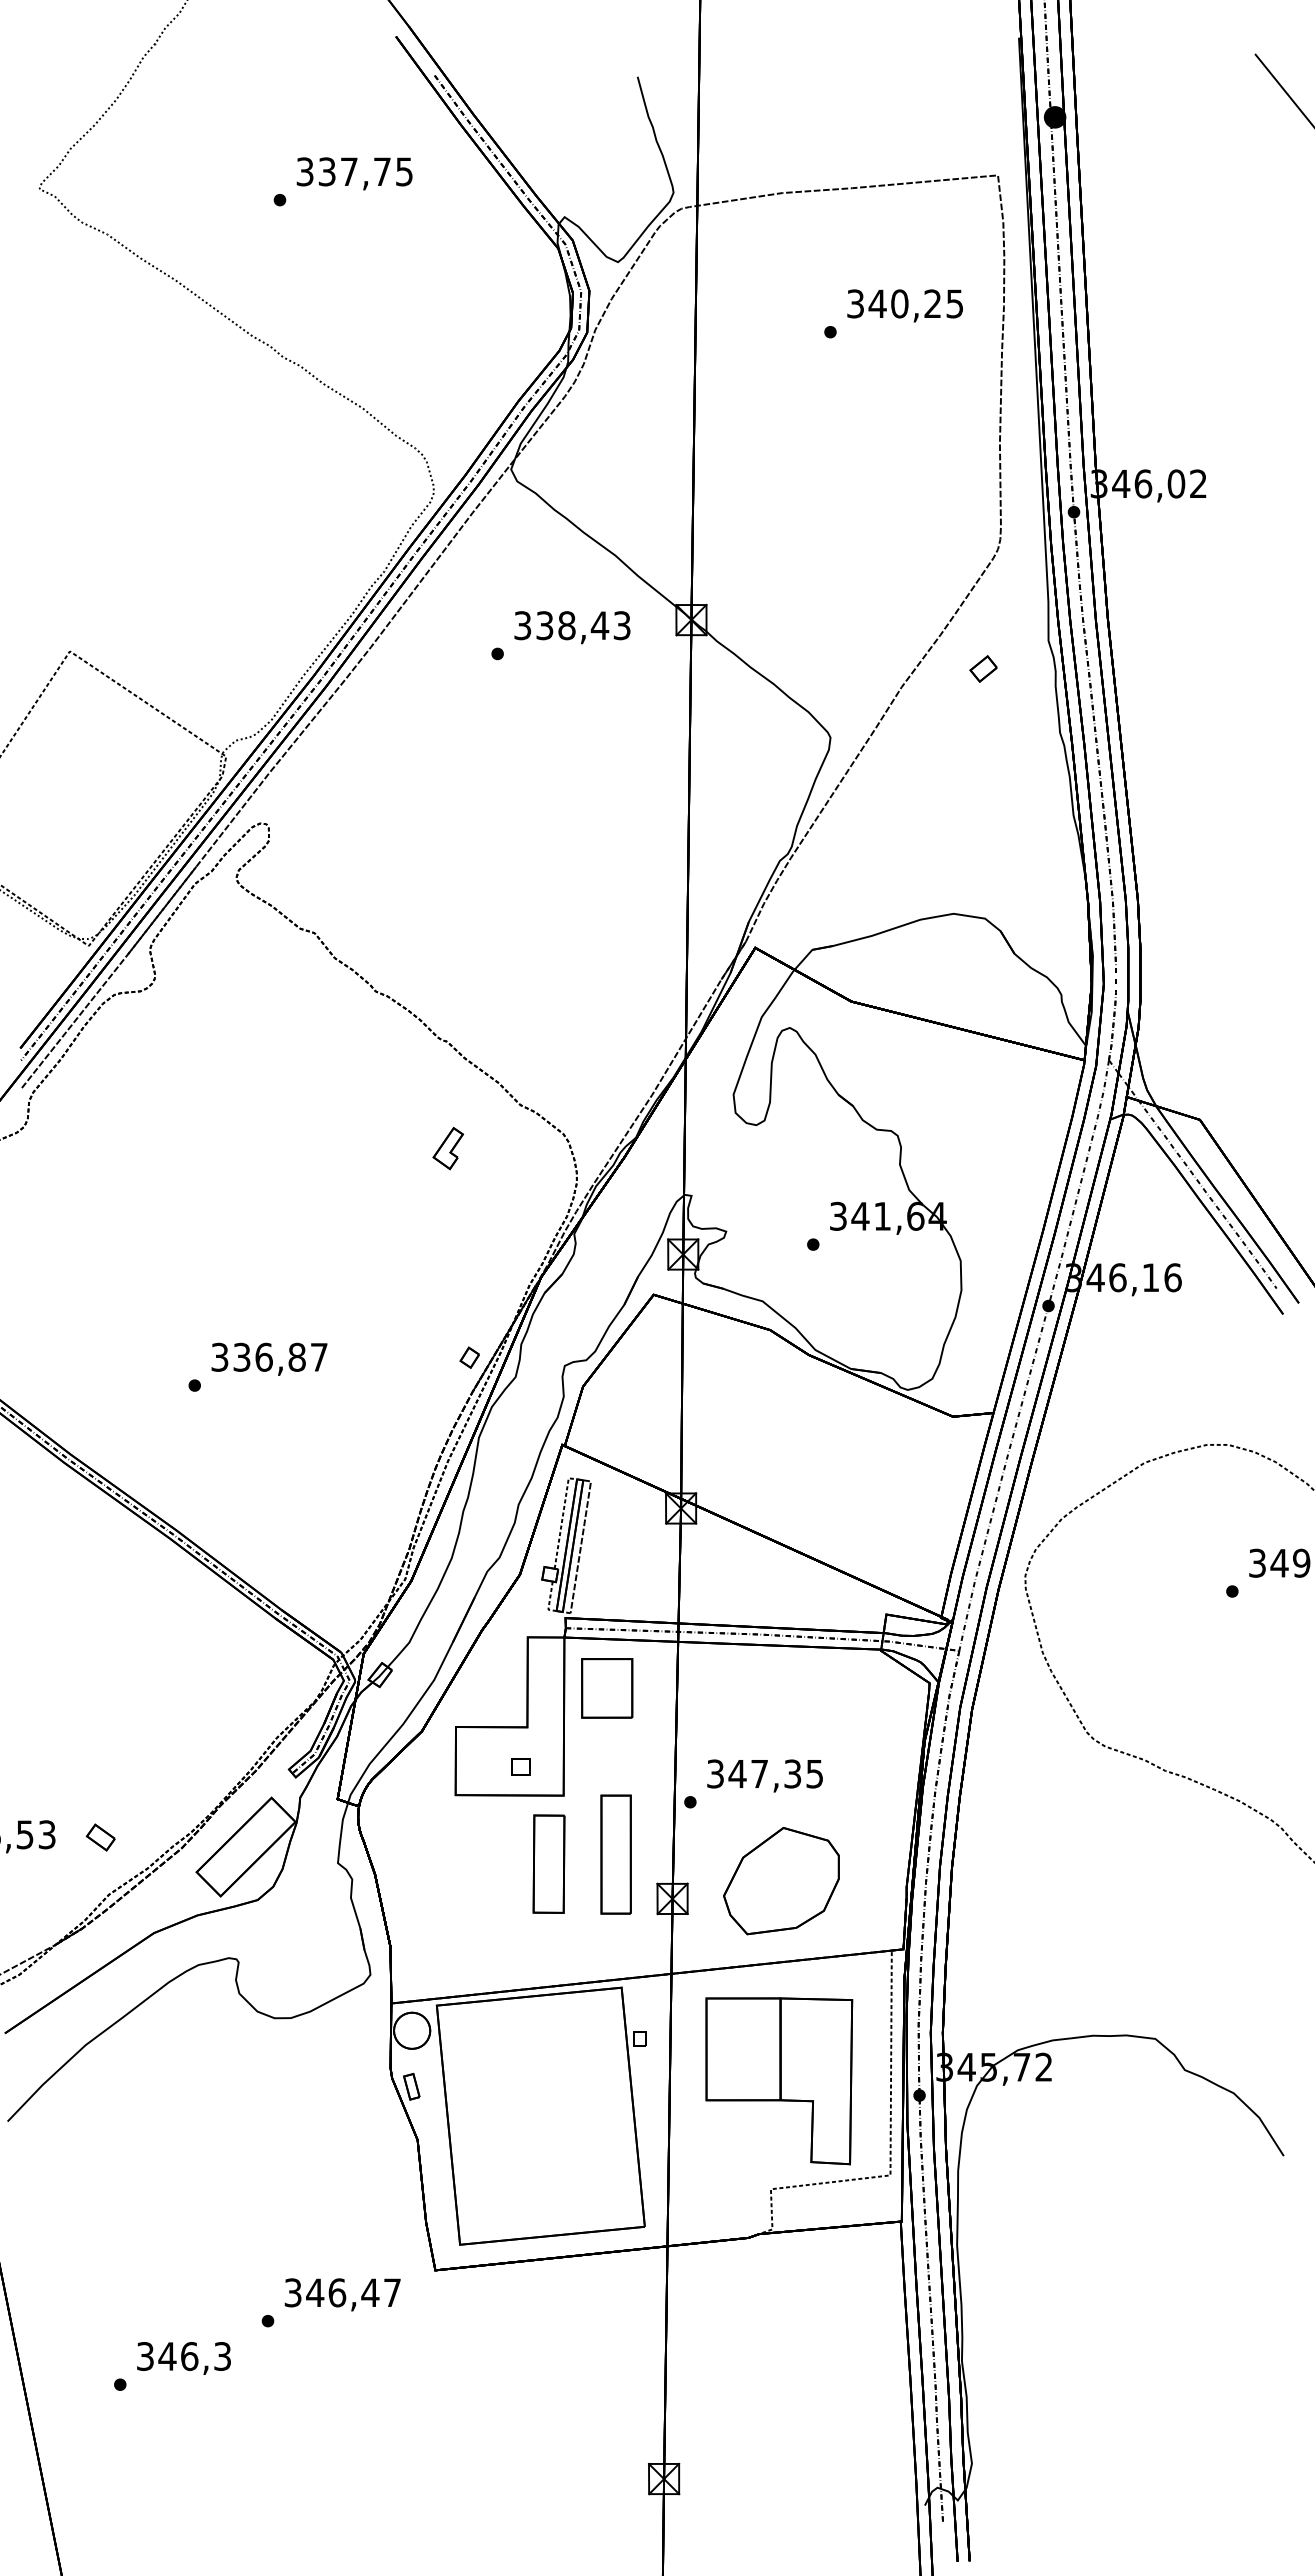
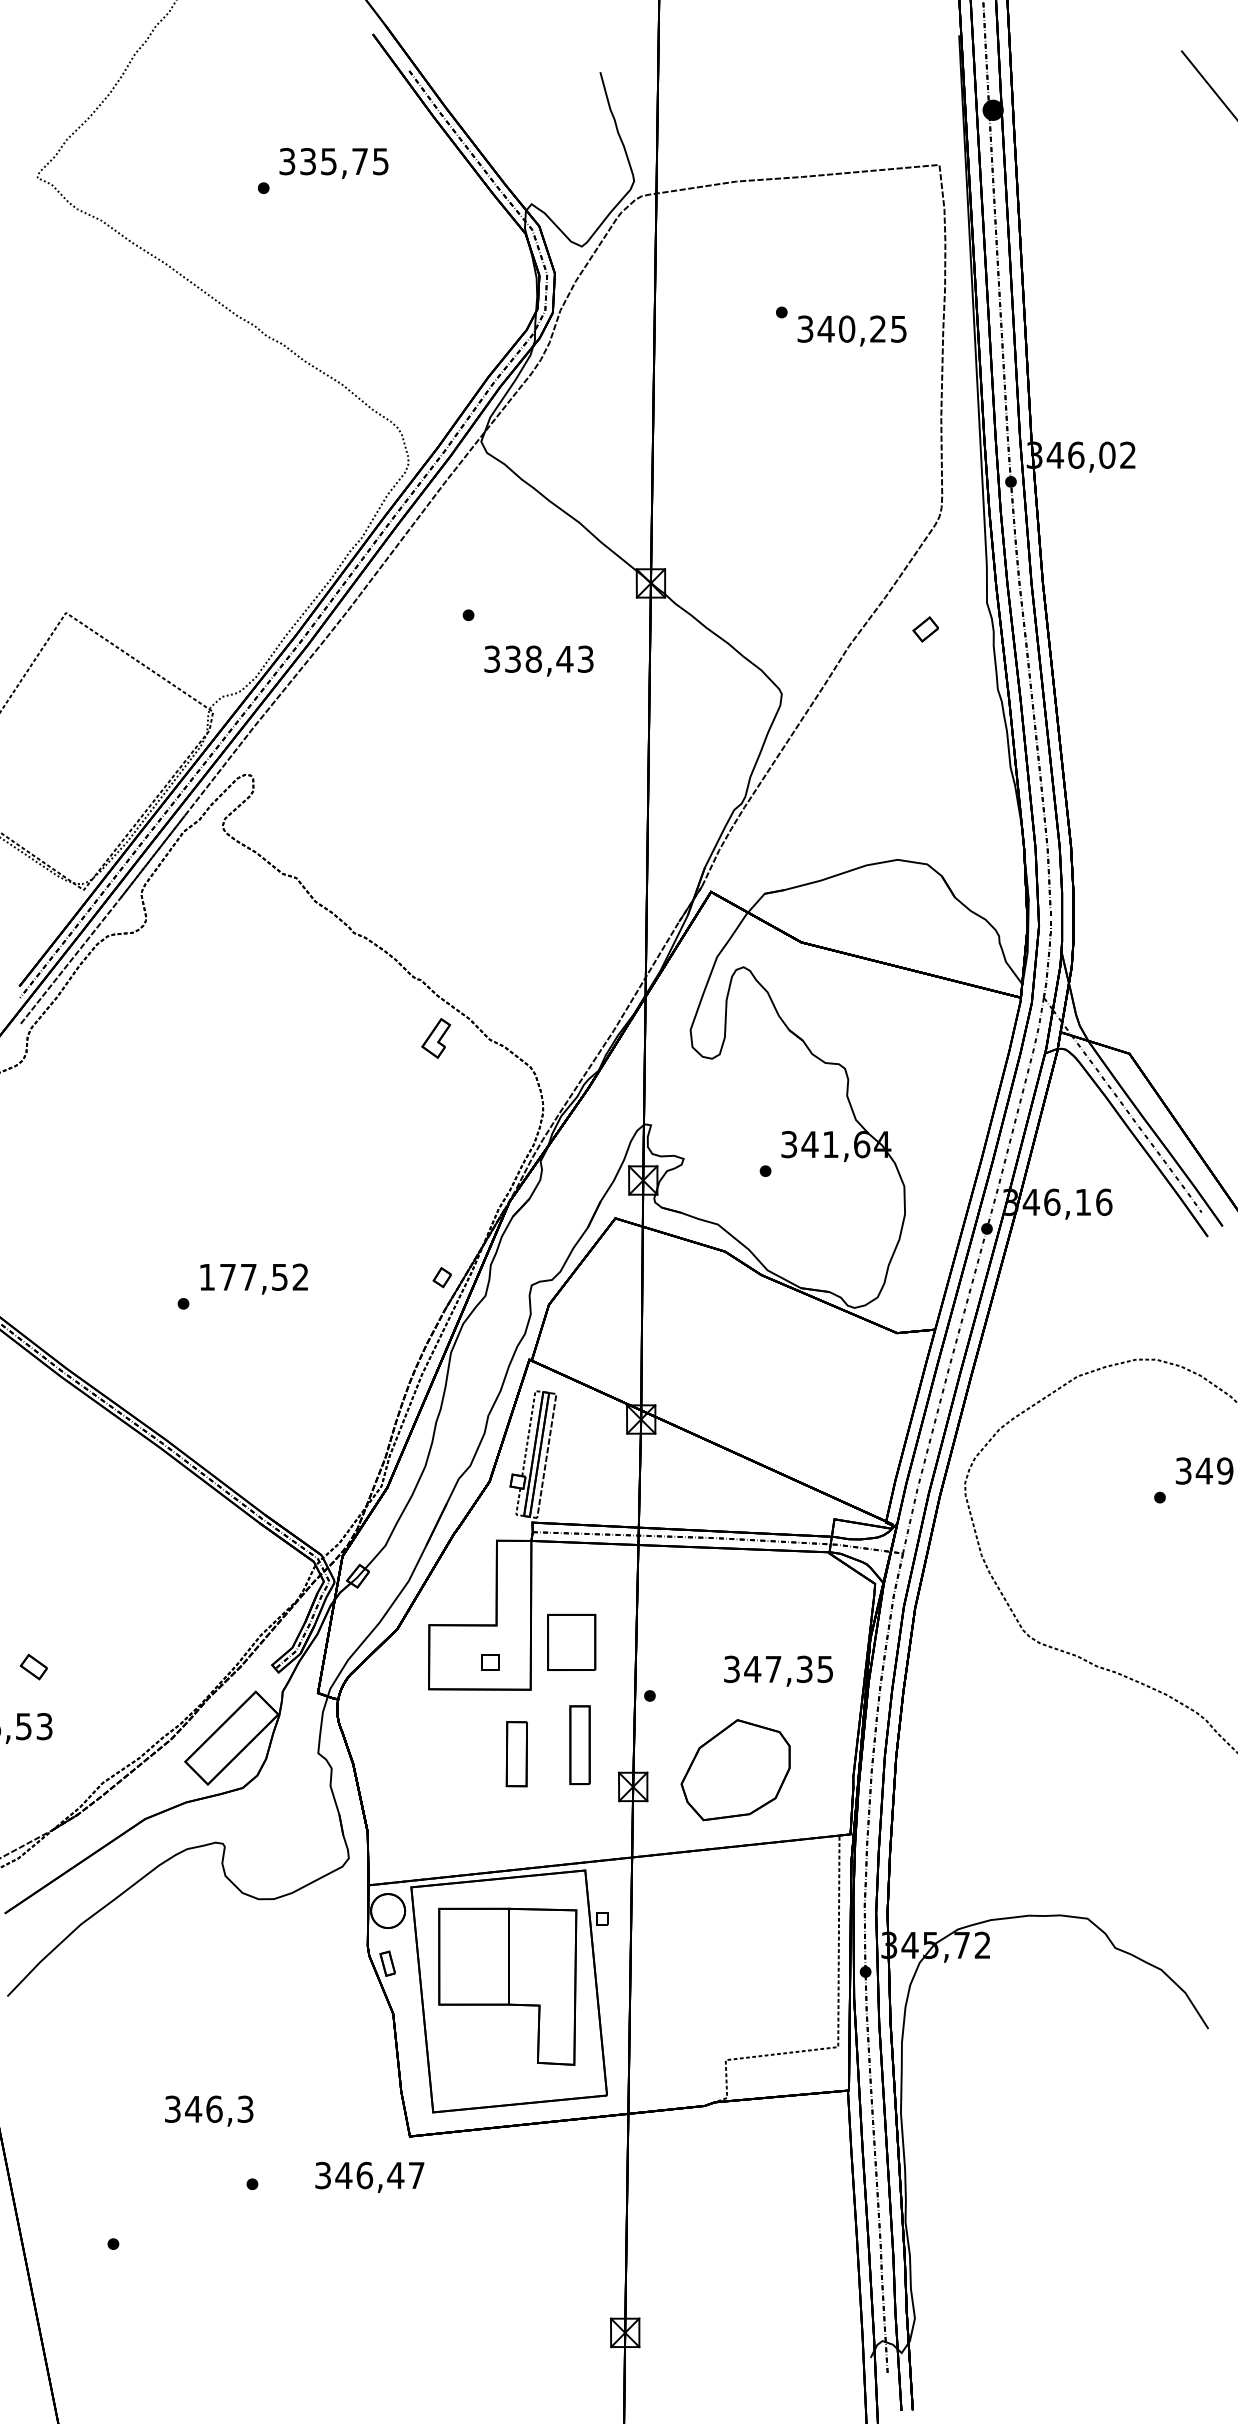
text: (349, 171) -> (329, 161), 337,75 -> 335,75
text: (904, 305) -> (851, 330), moved
text: (572, 627) -> (539, 660), moved
part: (448, 1148) -> (436, 1038), moved
text: (269, 1356) -> (253, 1276), 336,87 -> 177,52
part: (607, 1688) -> (571, 1642), moved
text: (764, 1775) -> (778, 1670), moved
part: (100, 1837) -> (33, 1667), moved
part: (615, 1854) -> (579, 1745), size x0.7
part: (548, 1863) -> (516, 1753), size x0.7
part: (779, 2081) -> (507, 1986), moved
text: (342, 2294) -> (369, 2177), moved
text: (183, 2358) -> (208, 2111), moved

